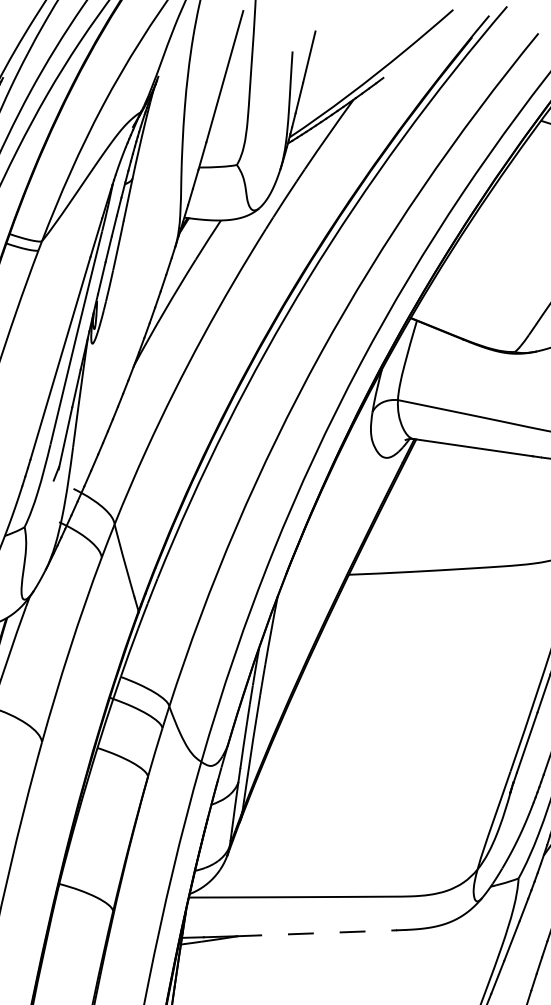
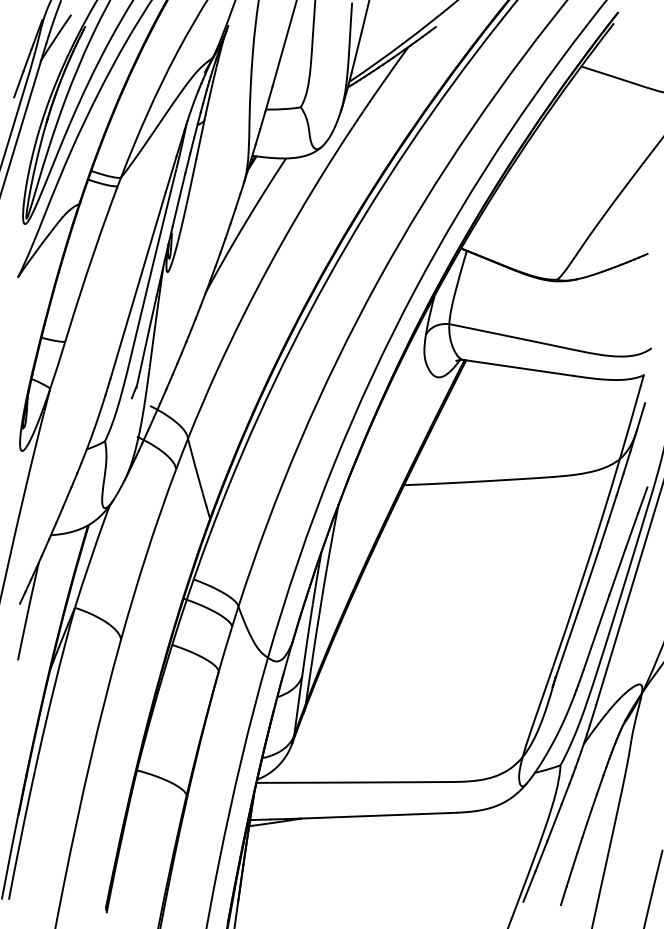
line: (316, 932) -> (374, 815), dashed -> solid

